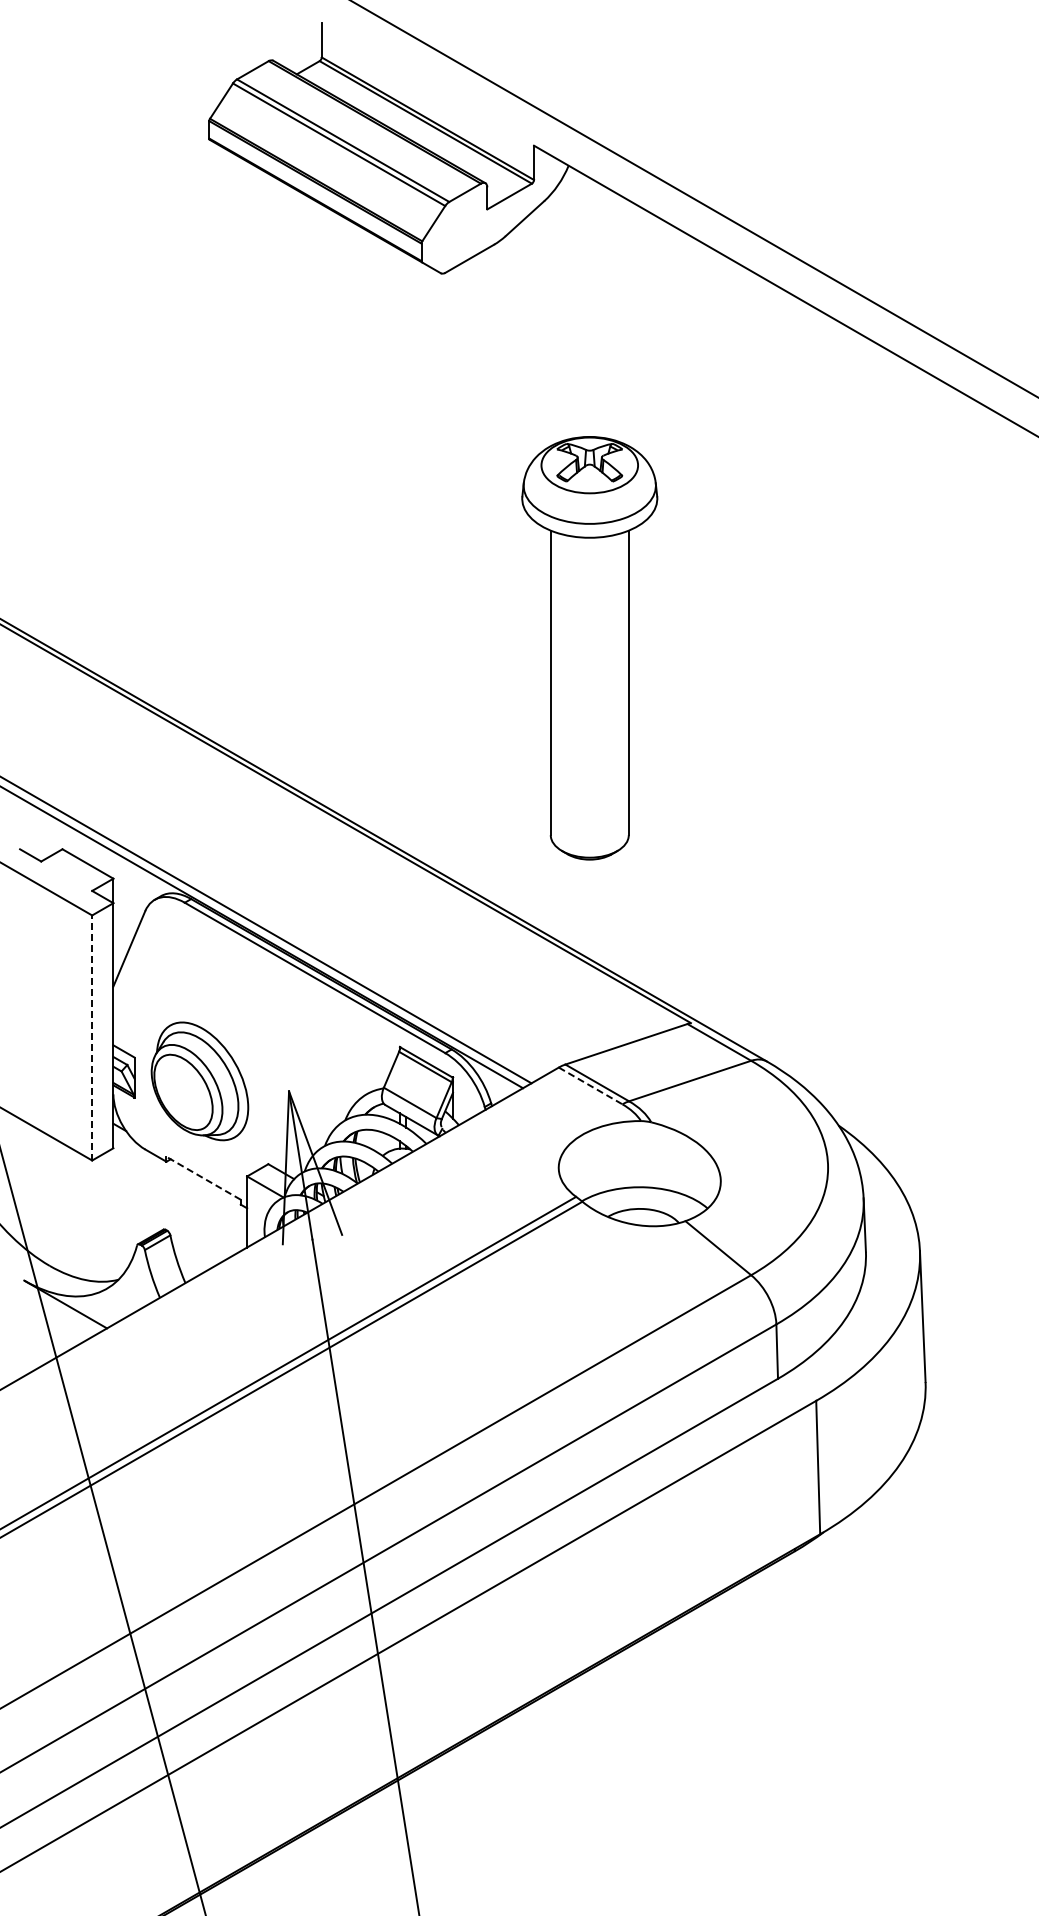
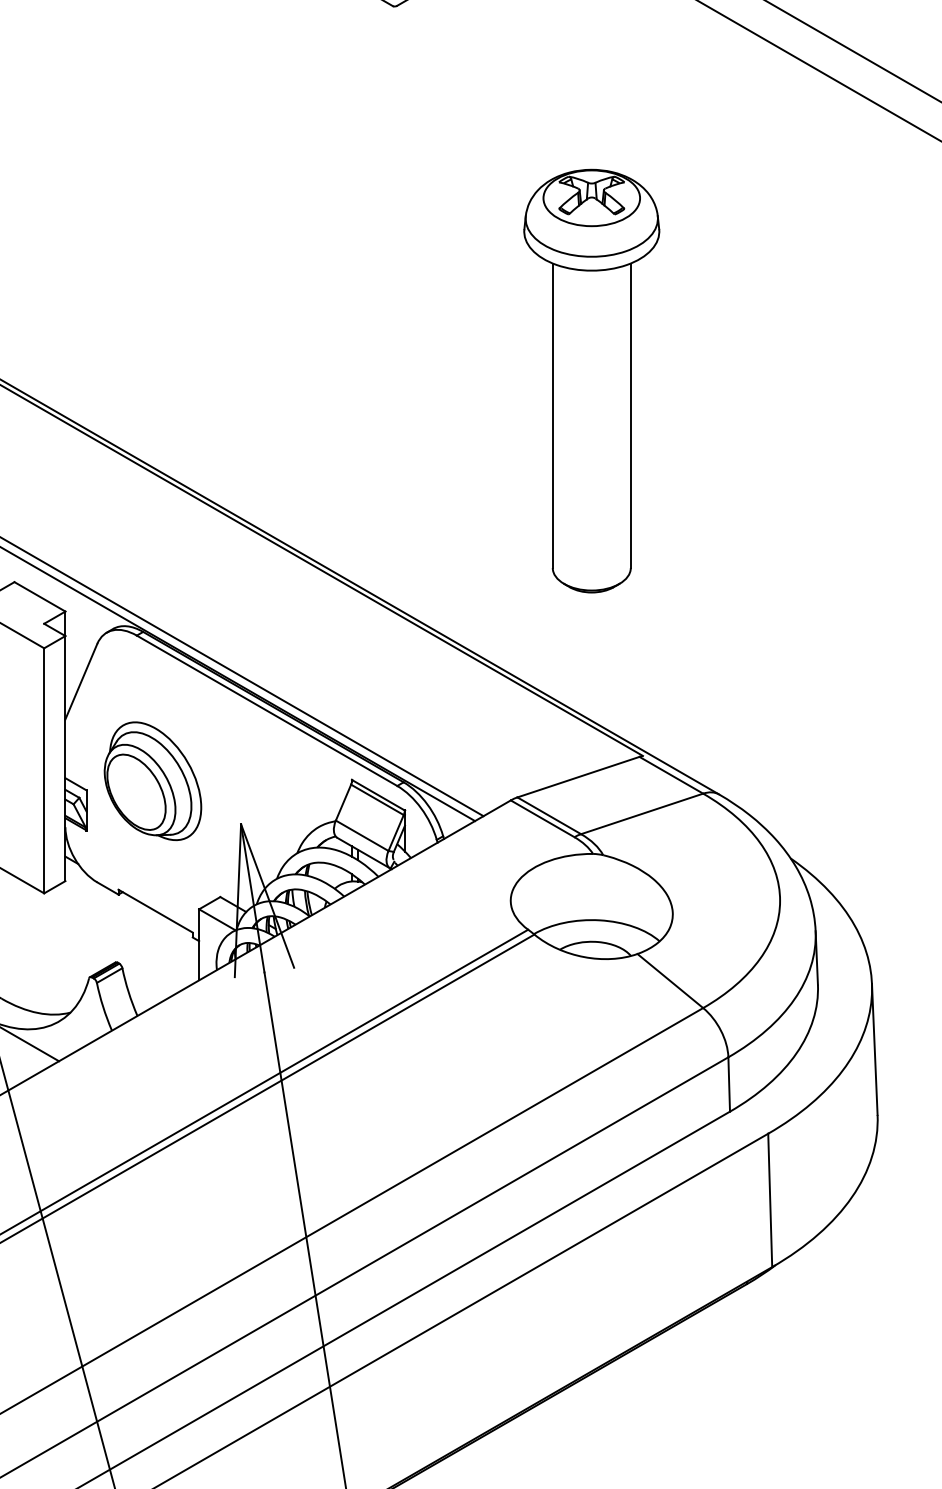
part: (589, 648) -> (591, 381), moved
line: (92, 1037) -> (44, 770), dashed -> solid
part: (199, 1081) -> (152, 781), moved
line: (590, 1085) -> (542, 818), dashed -> solid
line: (203, 1178) -> (155, 911), dashed -> solid

